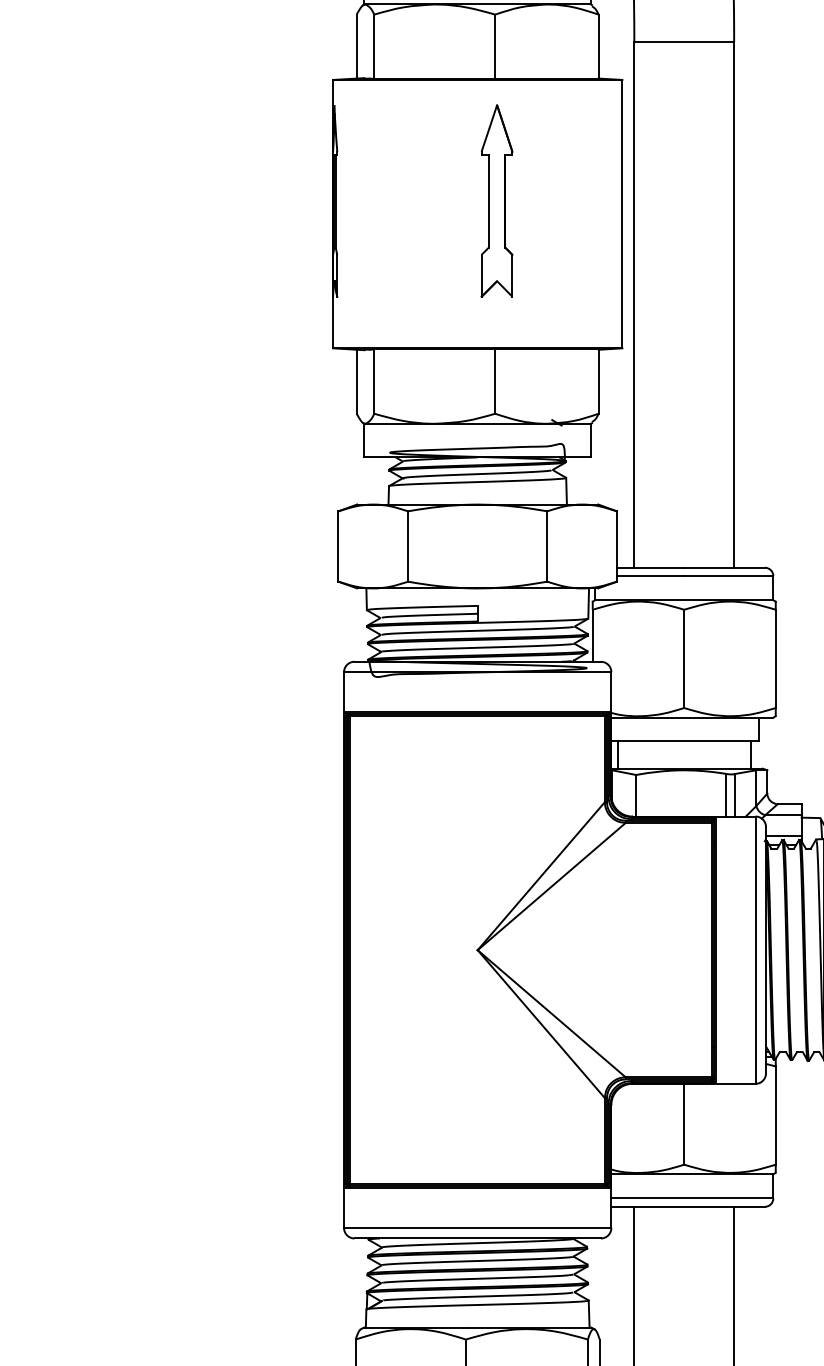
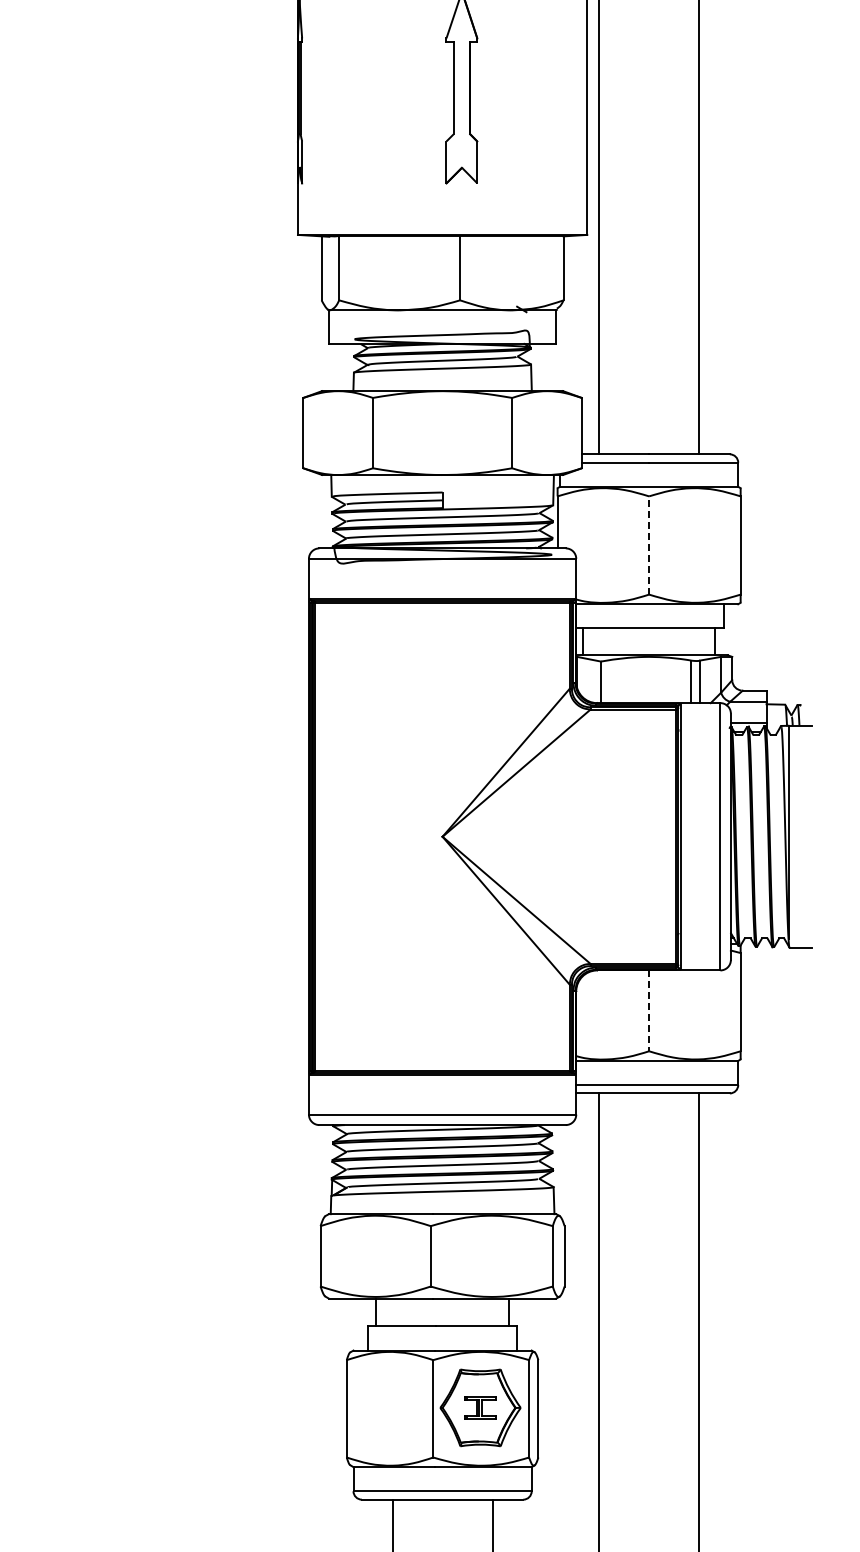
line: (684, 658) -> (649, 545), solid -> dashed
line: (684, 1124) -> (649, 1011), solid -> dashed

